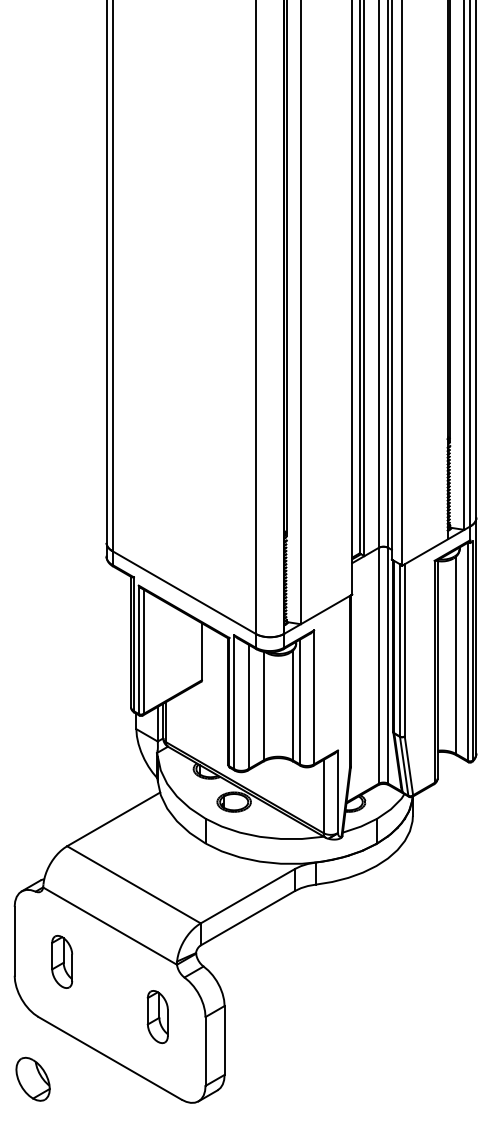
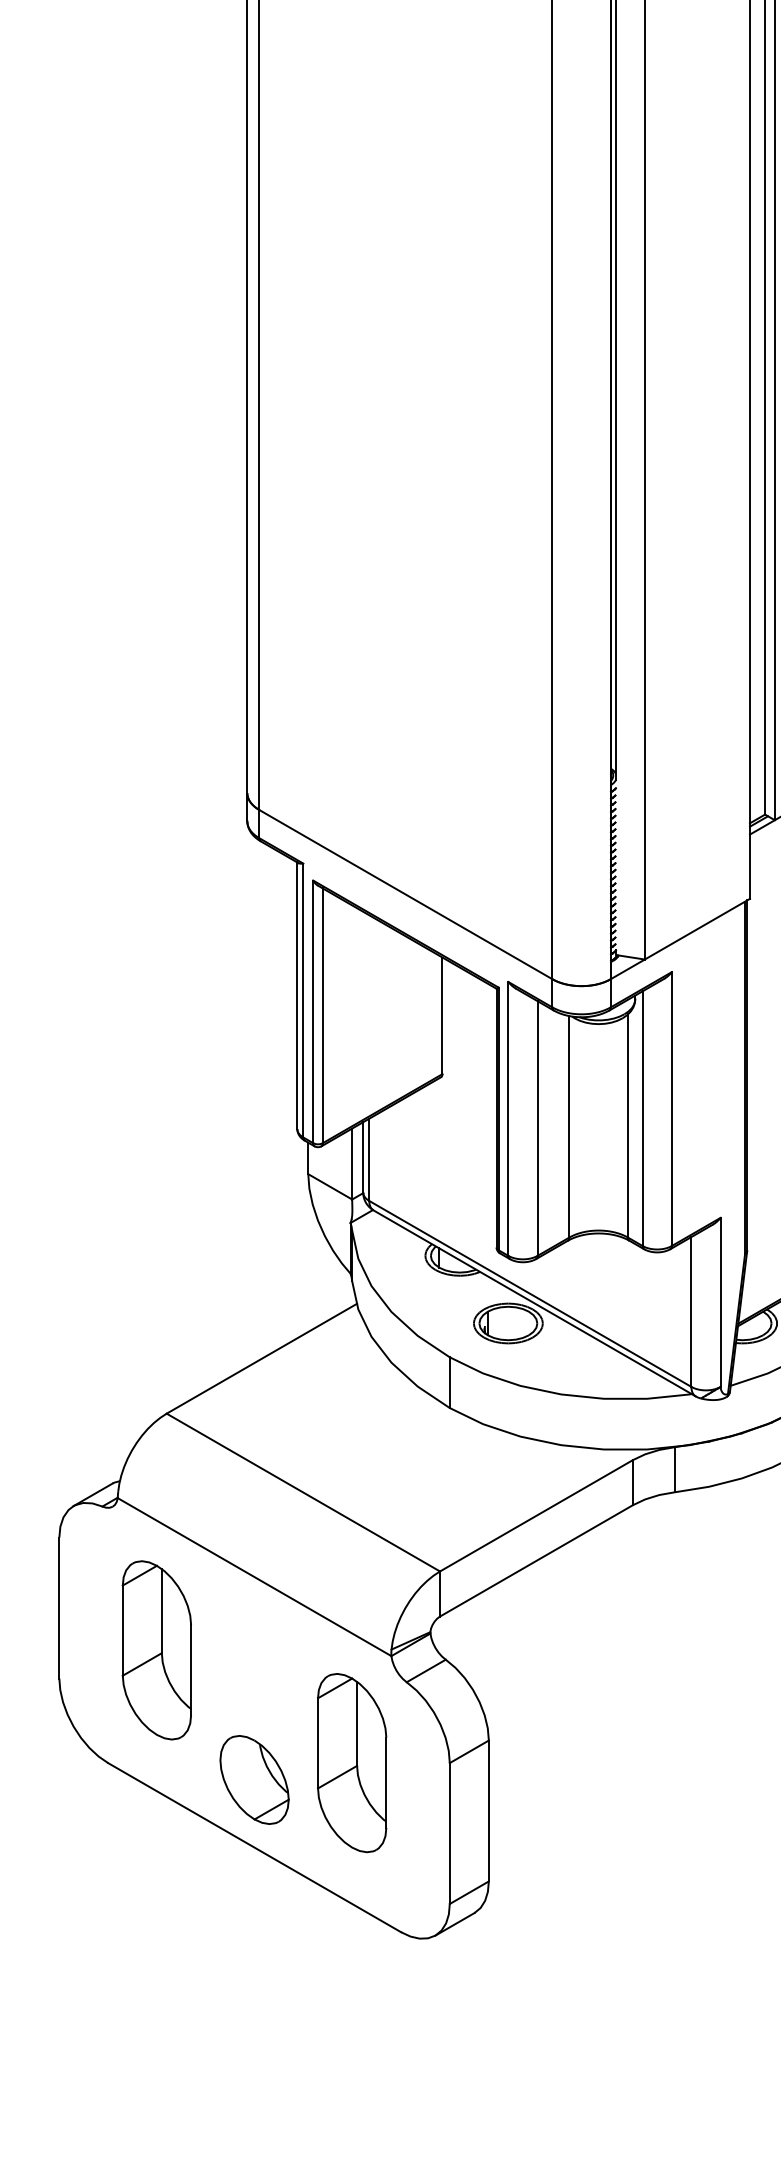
part: (61, 961) -> (155, 1649), size x1.67
part: (157, 1016) -> (351, 1761), size x1.67
part: (32, 1078) -> (253, 1778), moved

